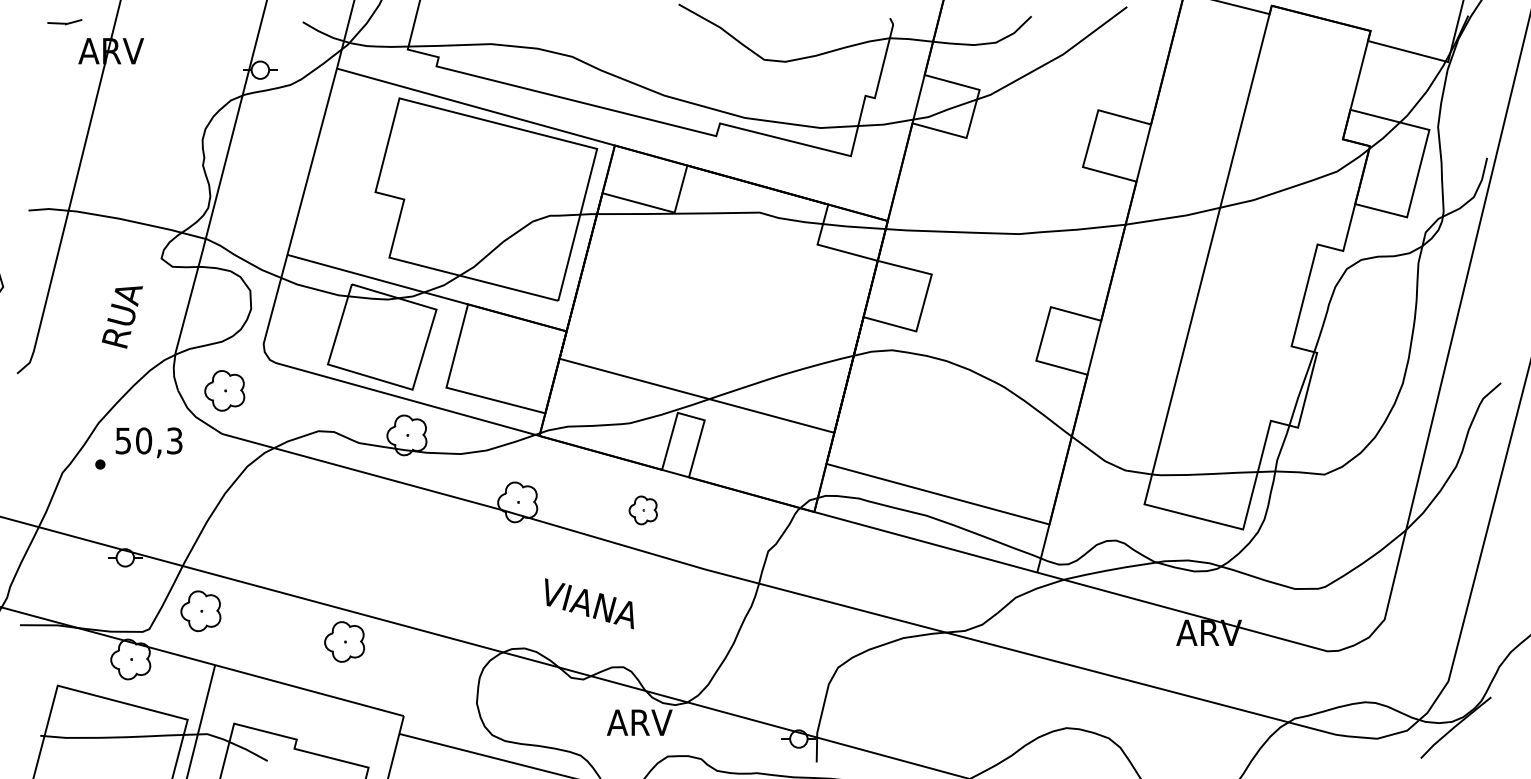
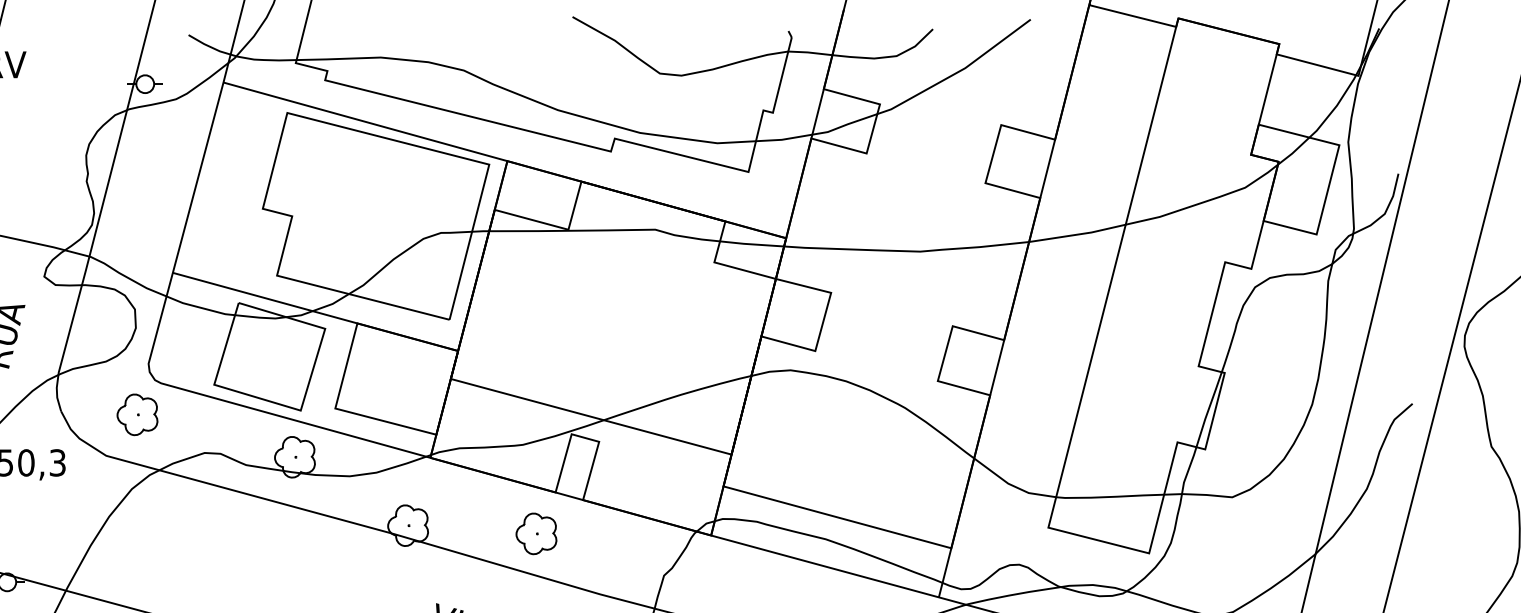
part: (224, 390) -> (137, 414), moved
part: (642, 510) -> (535, 533), size x1.43

